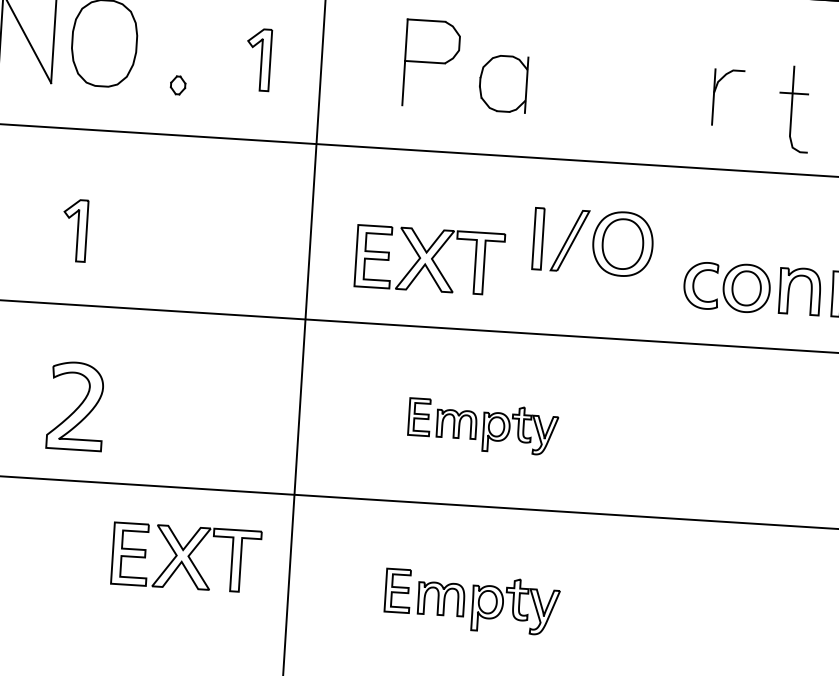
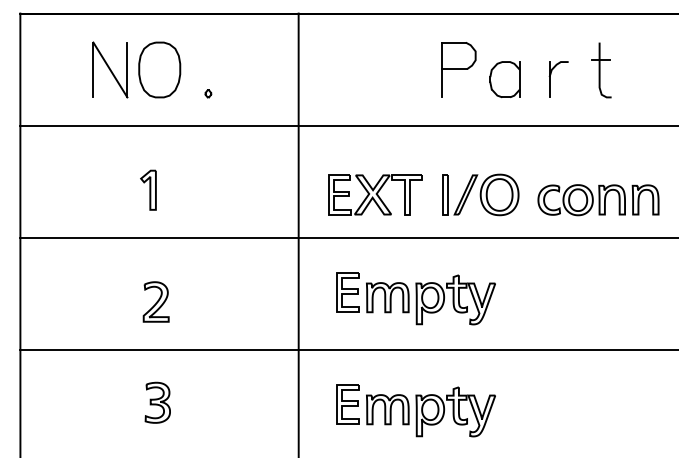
part: (258, 58) -> (258, 73), removed
part: (431, 63) -> (458, 69), moved
part: (502, 83) -> (504, 79), moved
part: (178, 85) -> (208, 93), size x0.62
part: (794, 109) -> (601, 70), moved
part: (593, 241) -> (480, 194), moved
part: (75, 405) -> (155, 301), size x0.71
part: (482, 426) -> (415, 298), size x1.67
part: (186, 556) -> (232, 393), removed
part: (68, 563) -> (157, 402), added
part: (471, 601) -> (415, 410), size x1.43

